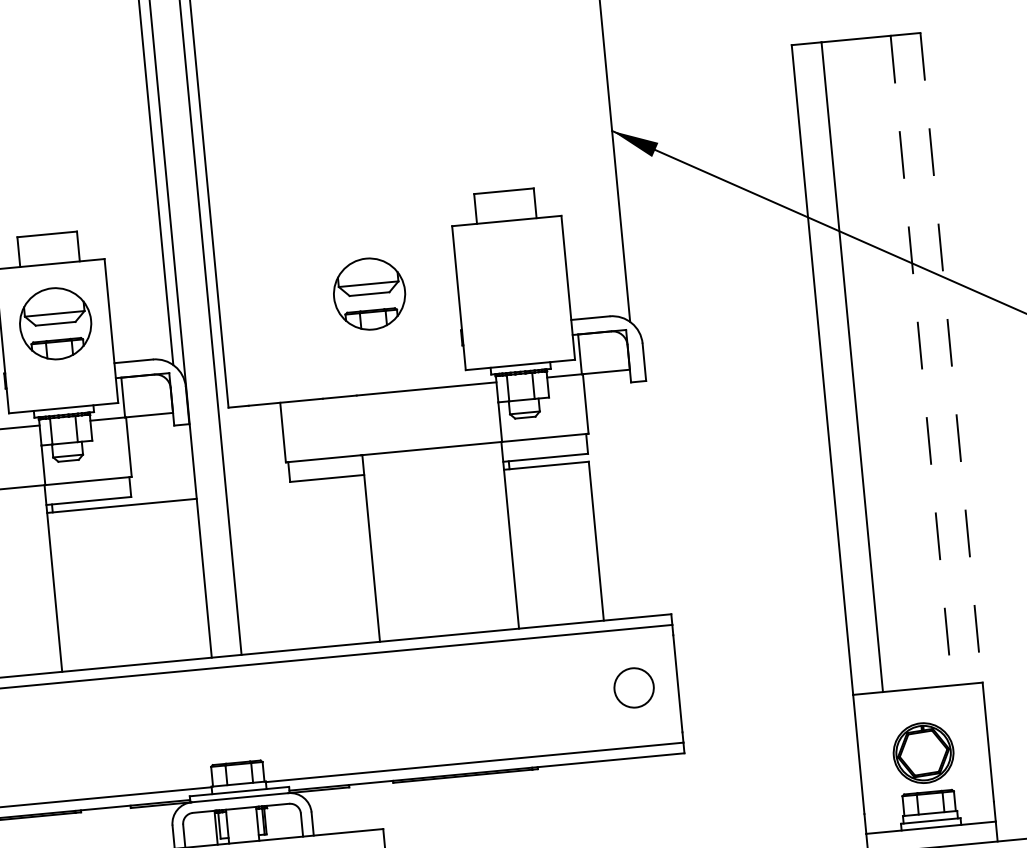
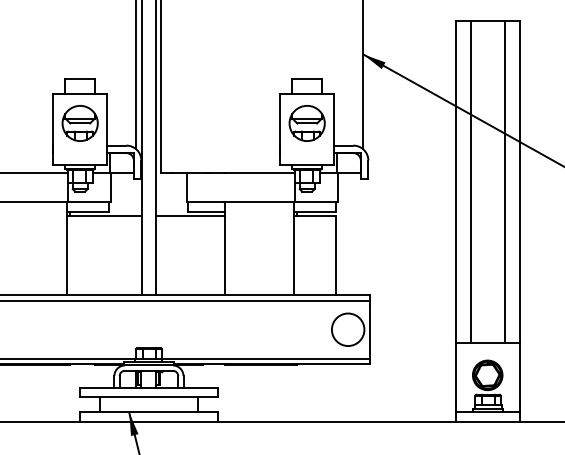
part: (368, 294) -> (306, 123), moved
line: (950, 358) -> (519, 182), dashed -> solid
line: (920, 361) -> (504, 182), dashed -> solid
line: (295, 489) -> (190, 216), added
circle: (632, 687) -> (347, 329), size x1.67

